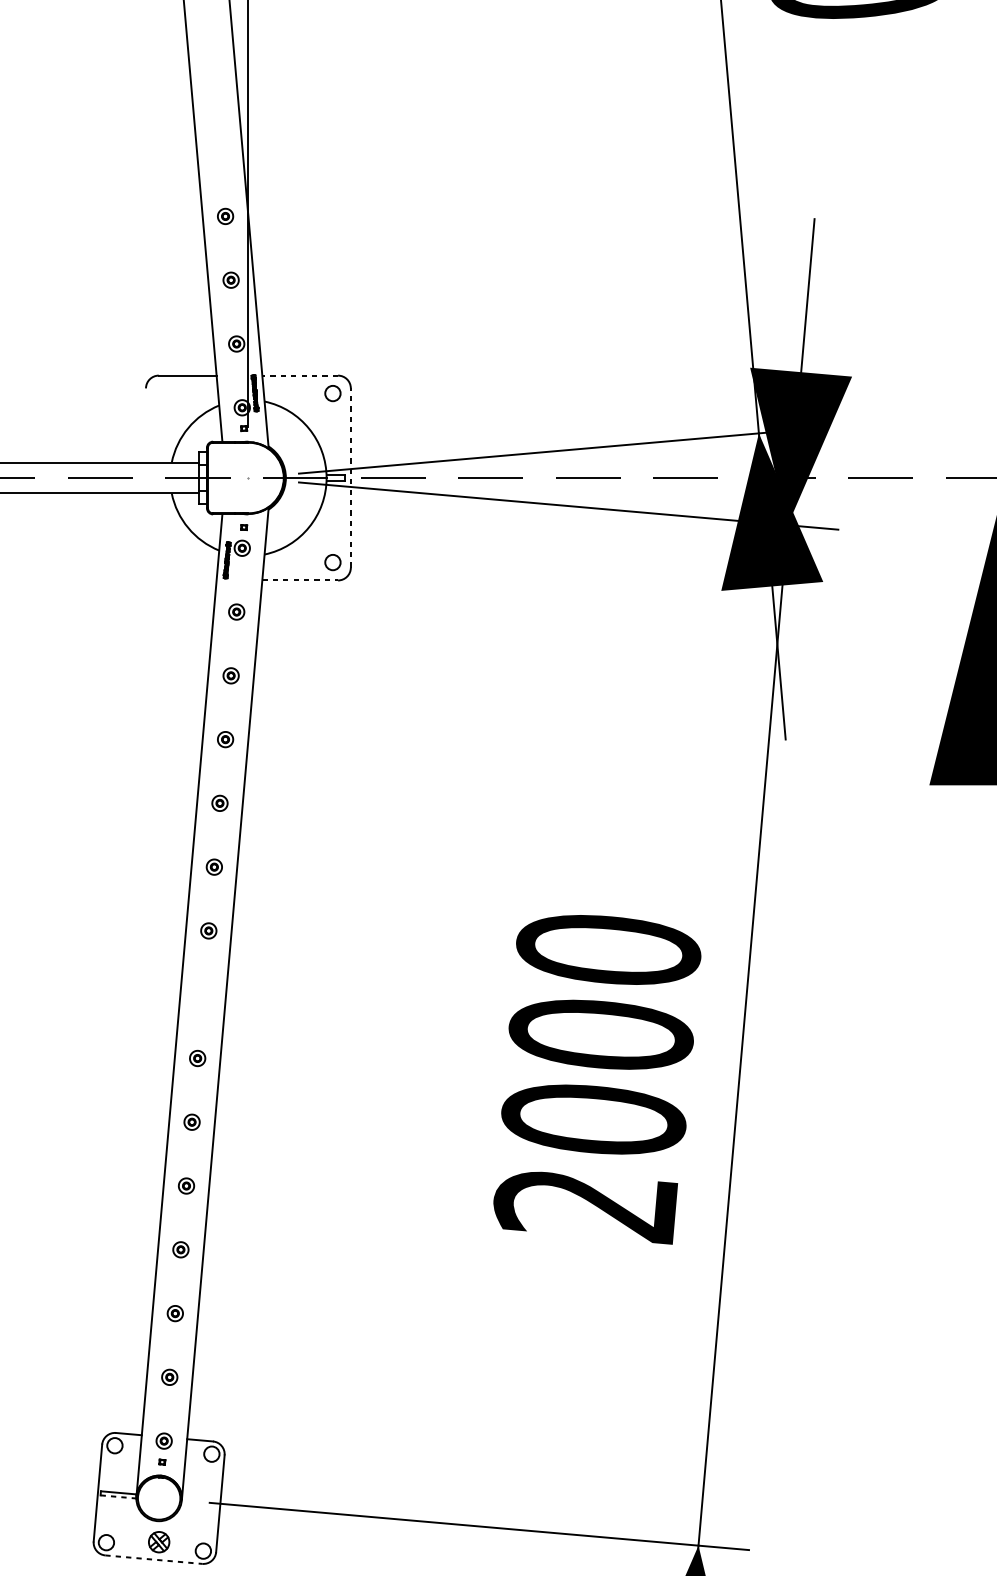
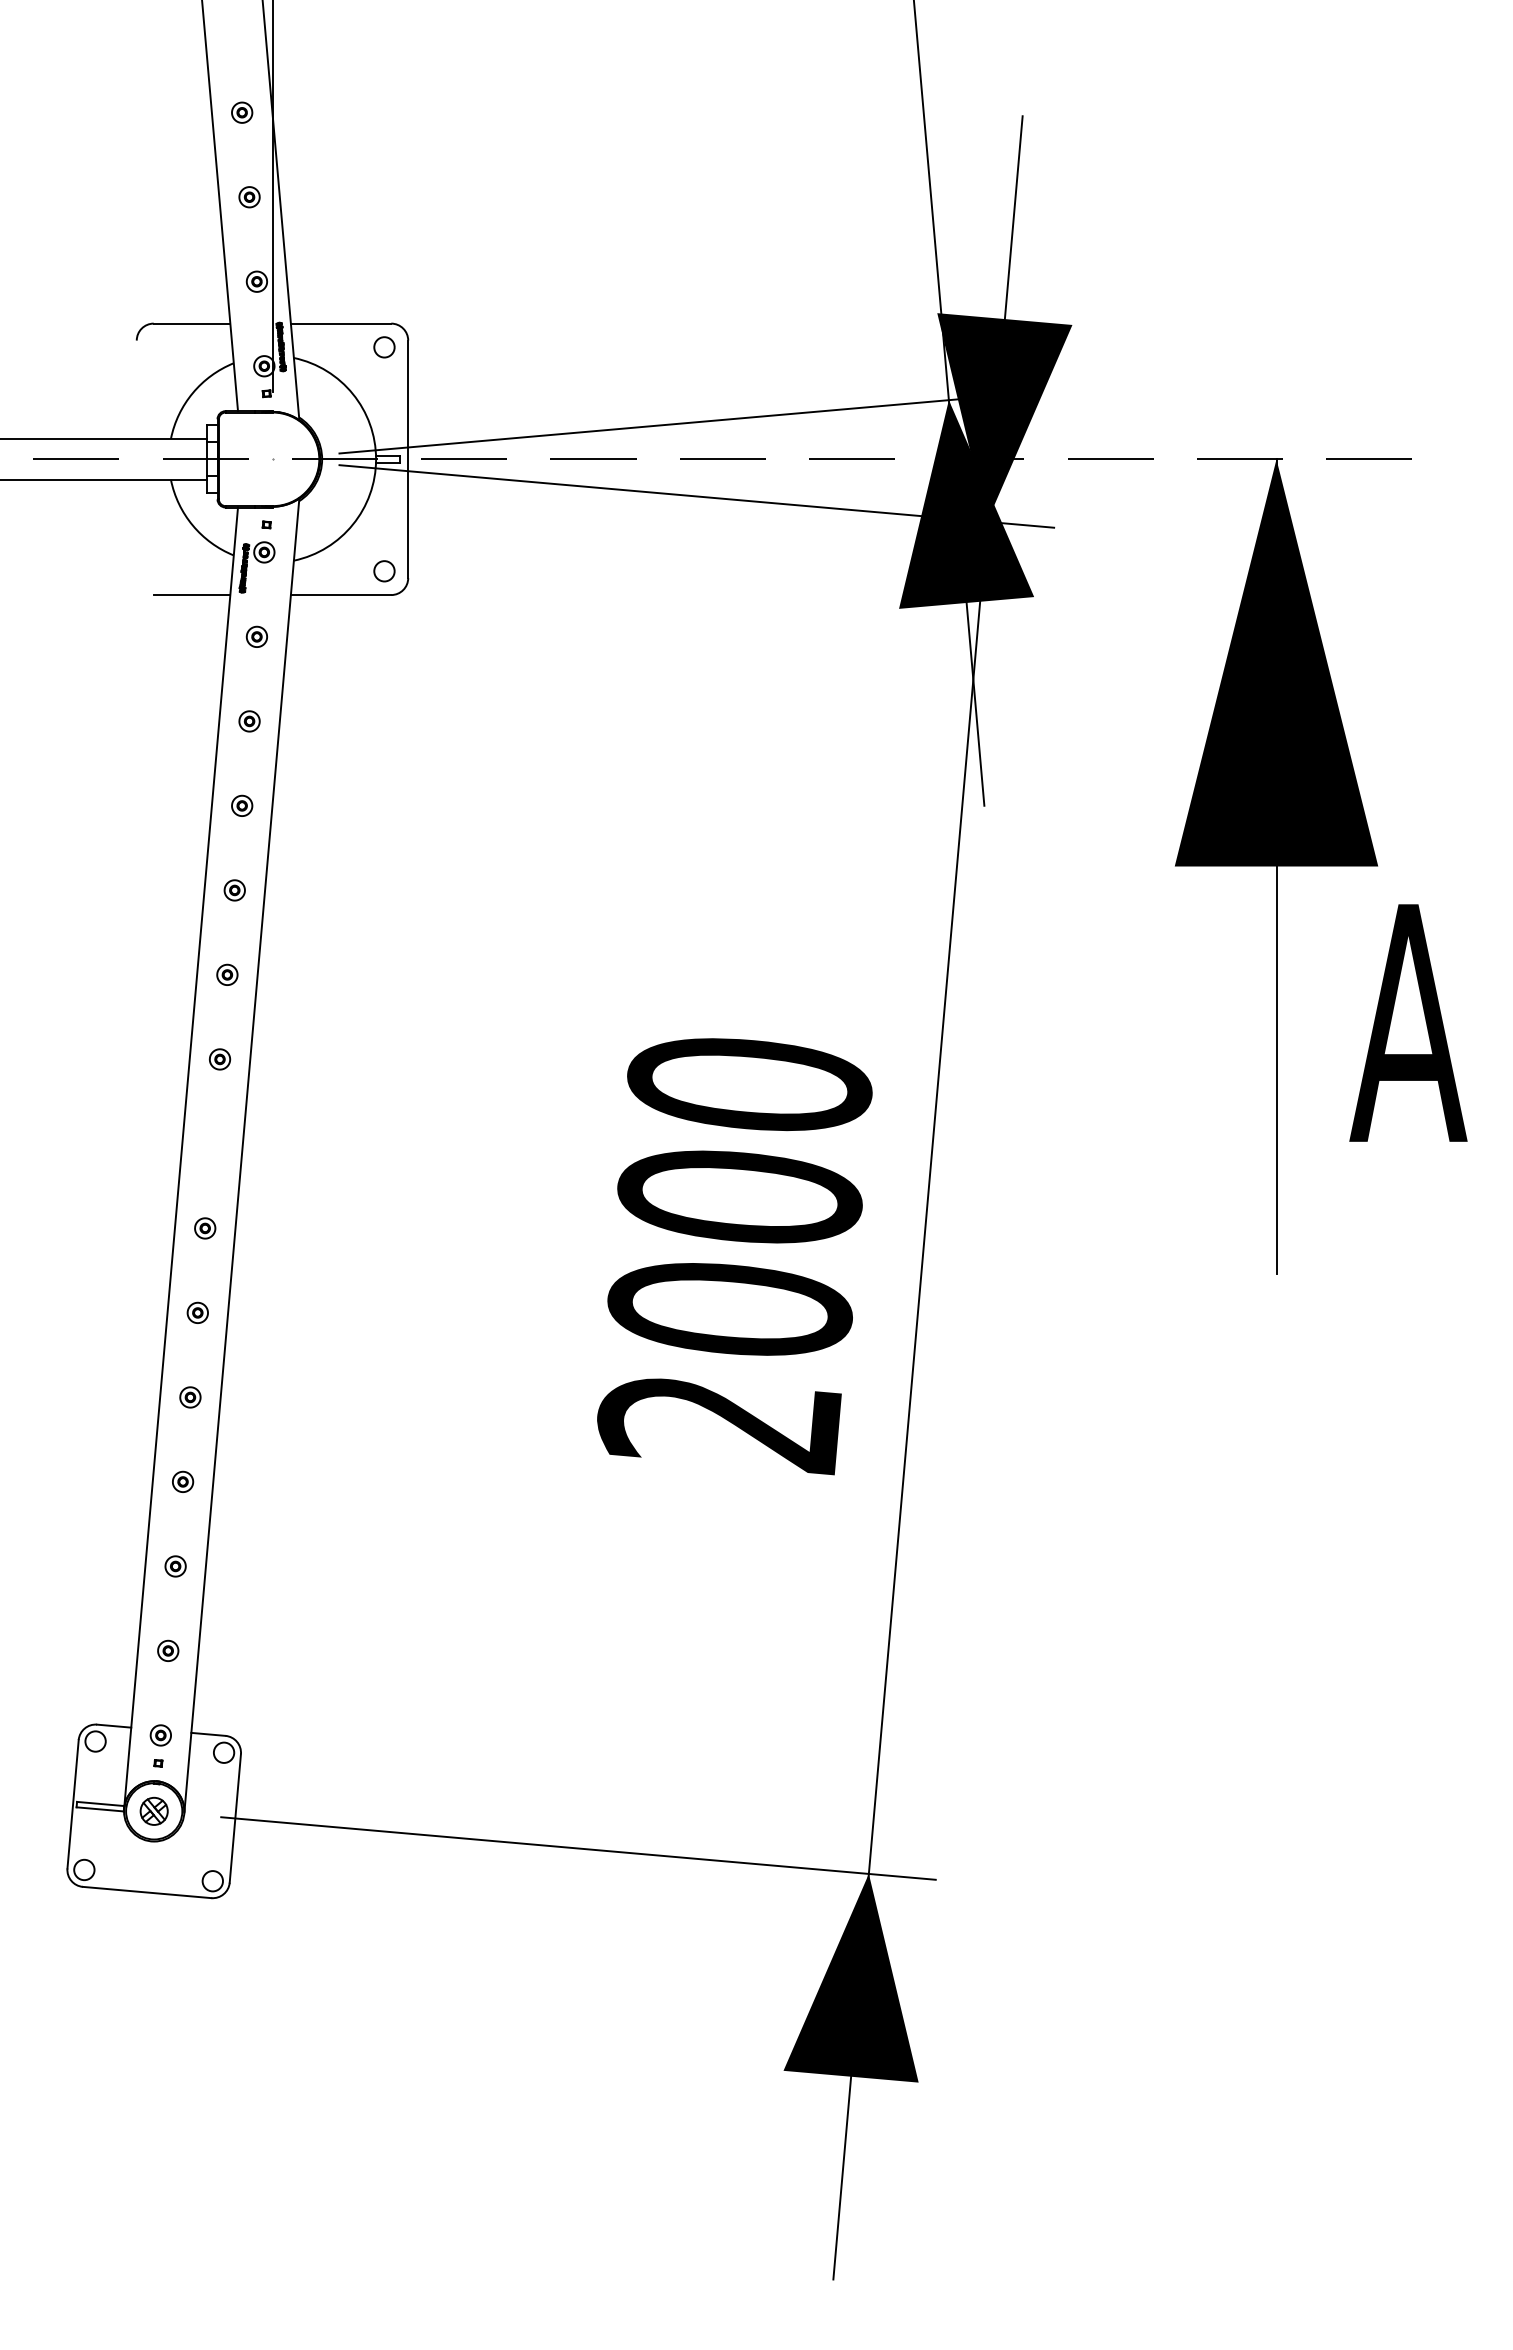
line: (299, 375) -> (340, 323), dashed -> solid
line: (351, 478) -> (408, 459), dashed -> solid
line: (187, 580) -> (191, 595), added
line: (300, 580) -> (341, 595), dashed -> solid
line: (118, 1497) -> (100, 1809), dashed -> solid
part: (158, 1541) -> (153, 1810), moved
line: (154, 1559) -> (147, 1892), dashed -> solid

